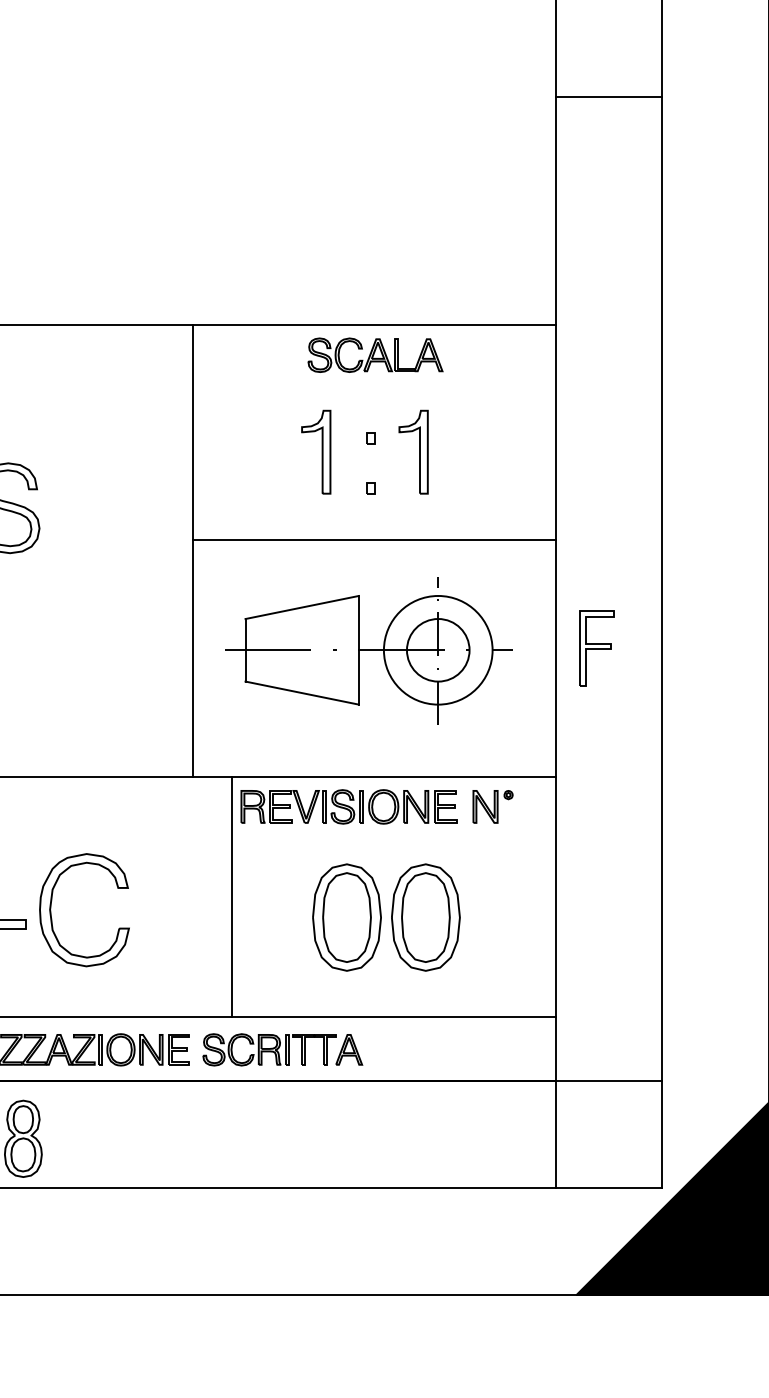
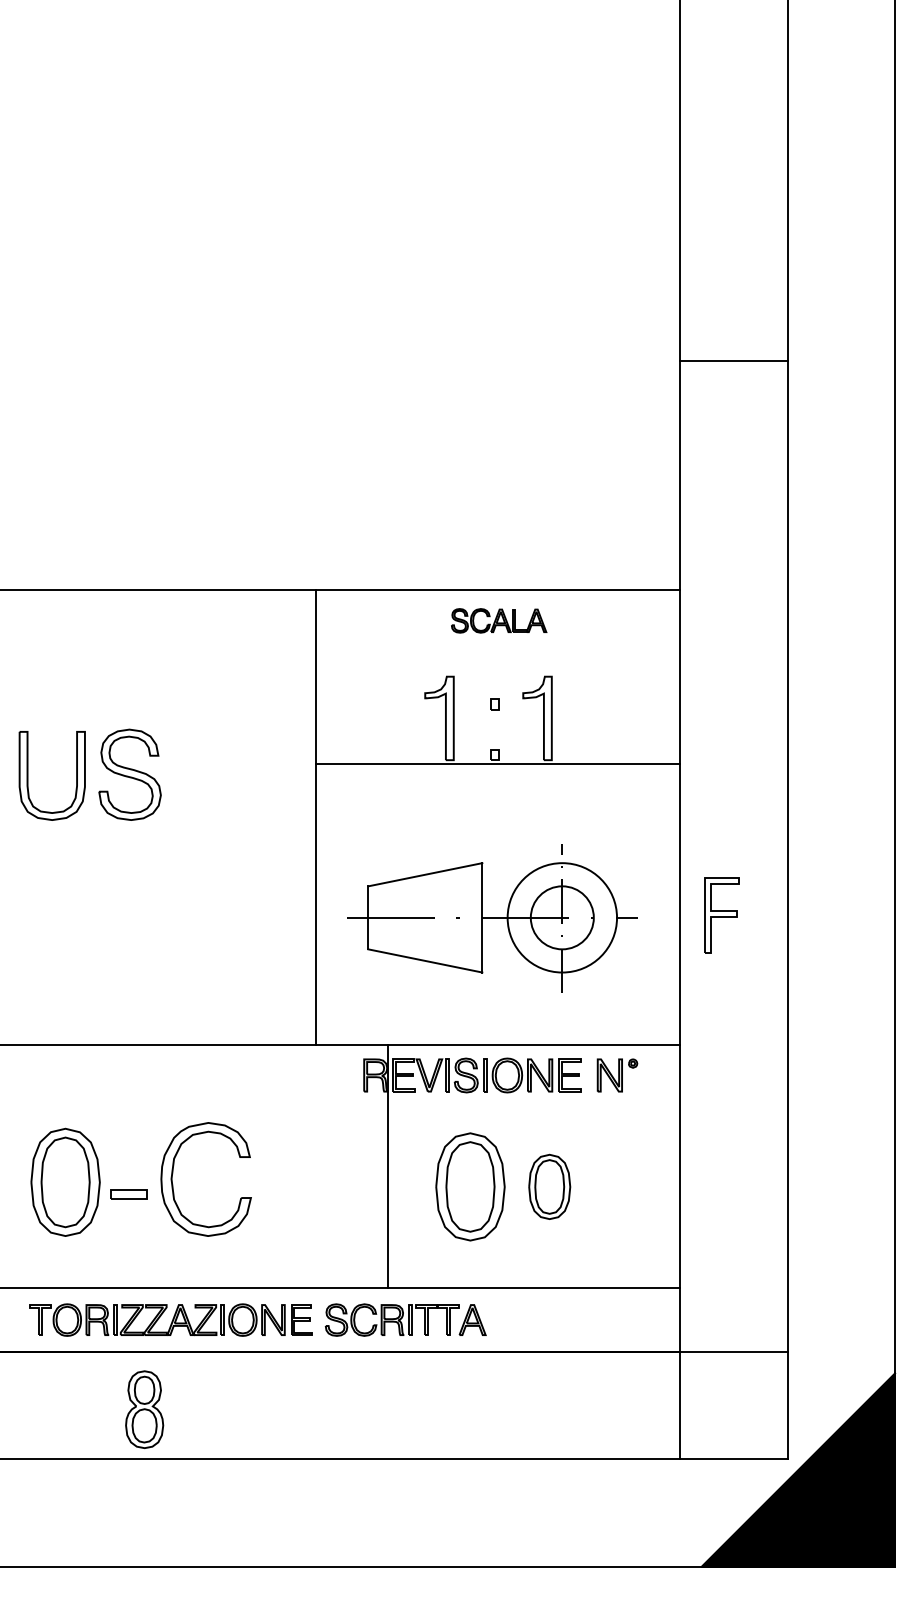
part: (374, 354) -> (498, 620), size x0.7
line: (373, 540) -> (497, 764), moved
line: (231, 896) -> (388, 1165), moved
part: (425, 917) -> (549, 1186), size x0.6

